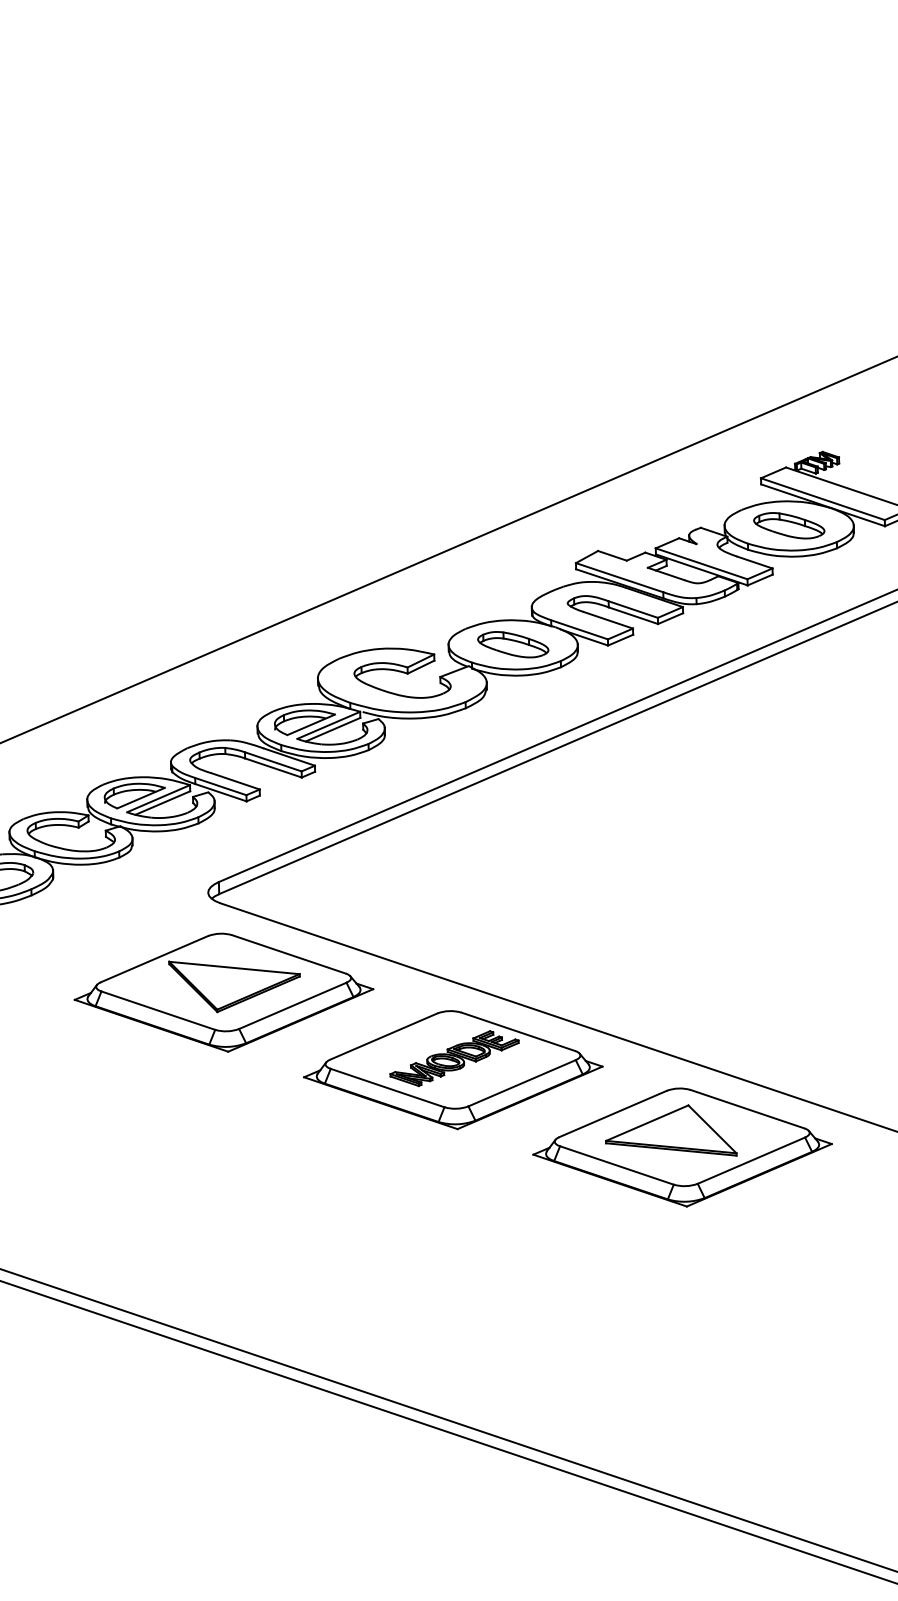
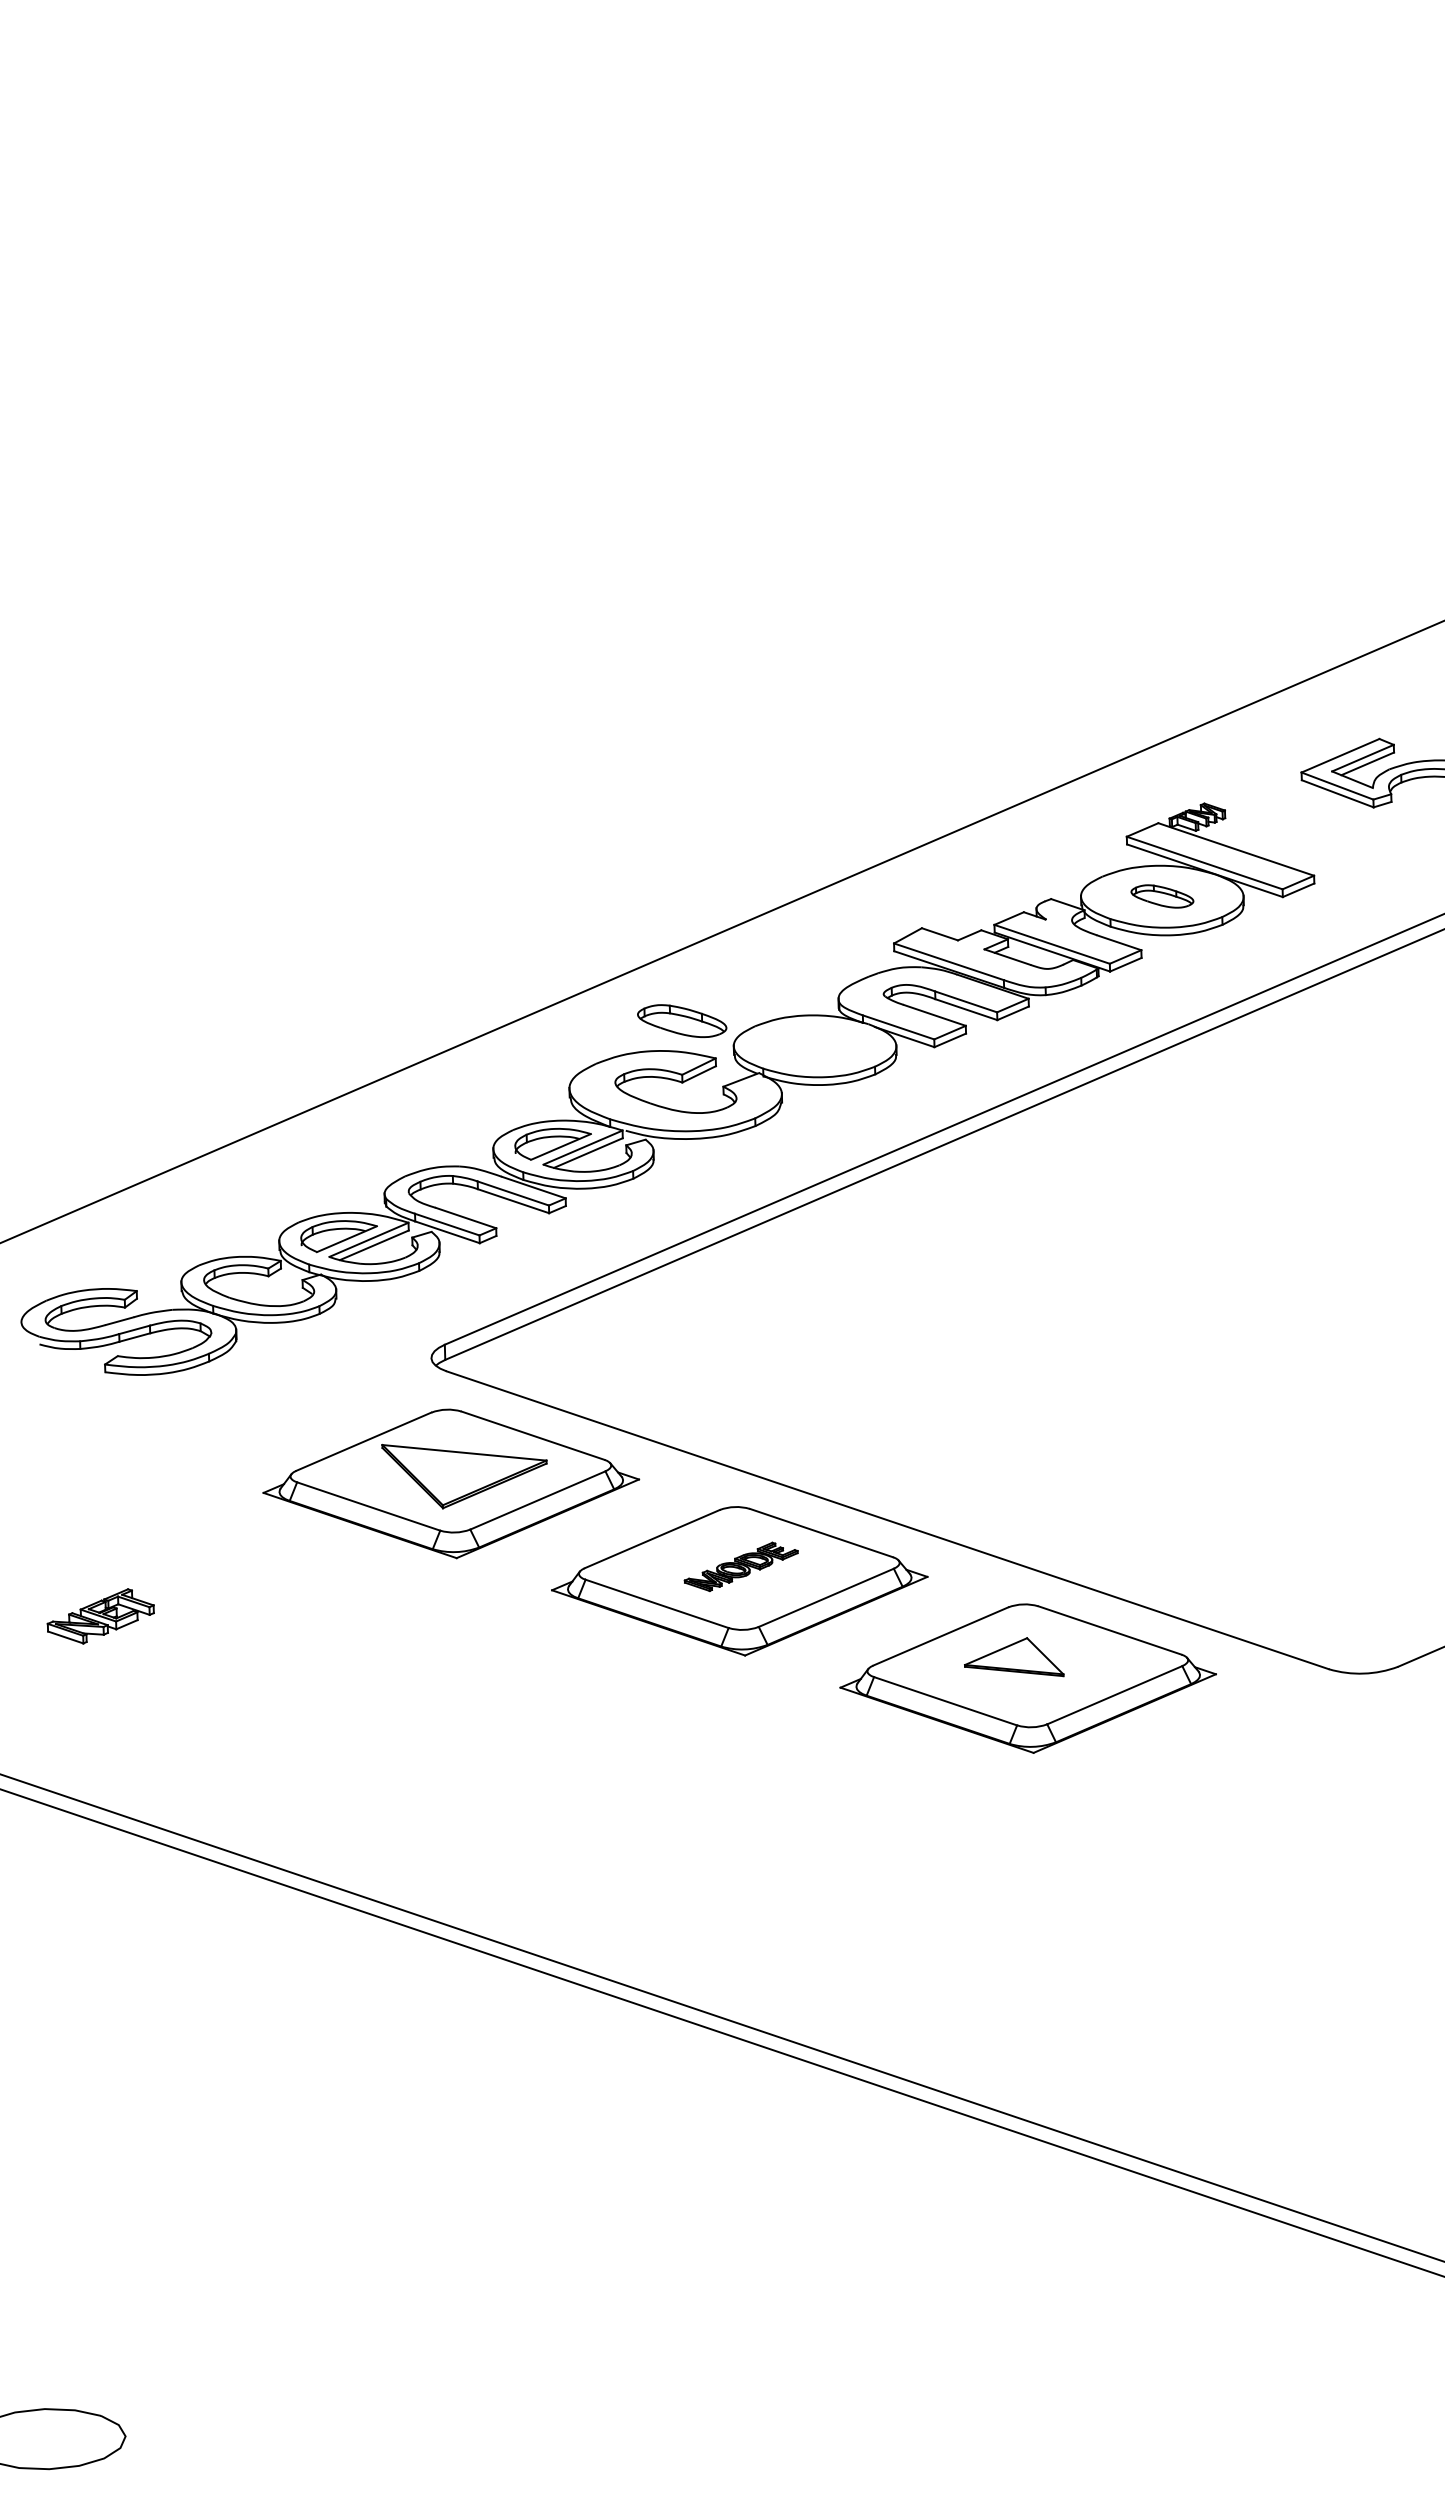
part: (789, 525) -> (1162, 896), size x0.7
part: (513, 644) -> (682, 1020), moved
part: (453, 1058) -> (740, 1566), size x0.7
part: (671, 1129) -> (1014, 1656), size x0.6

